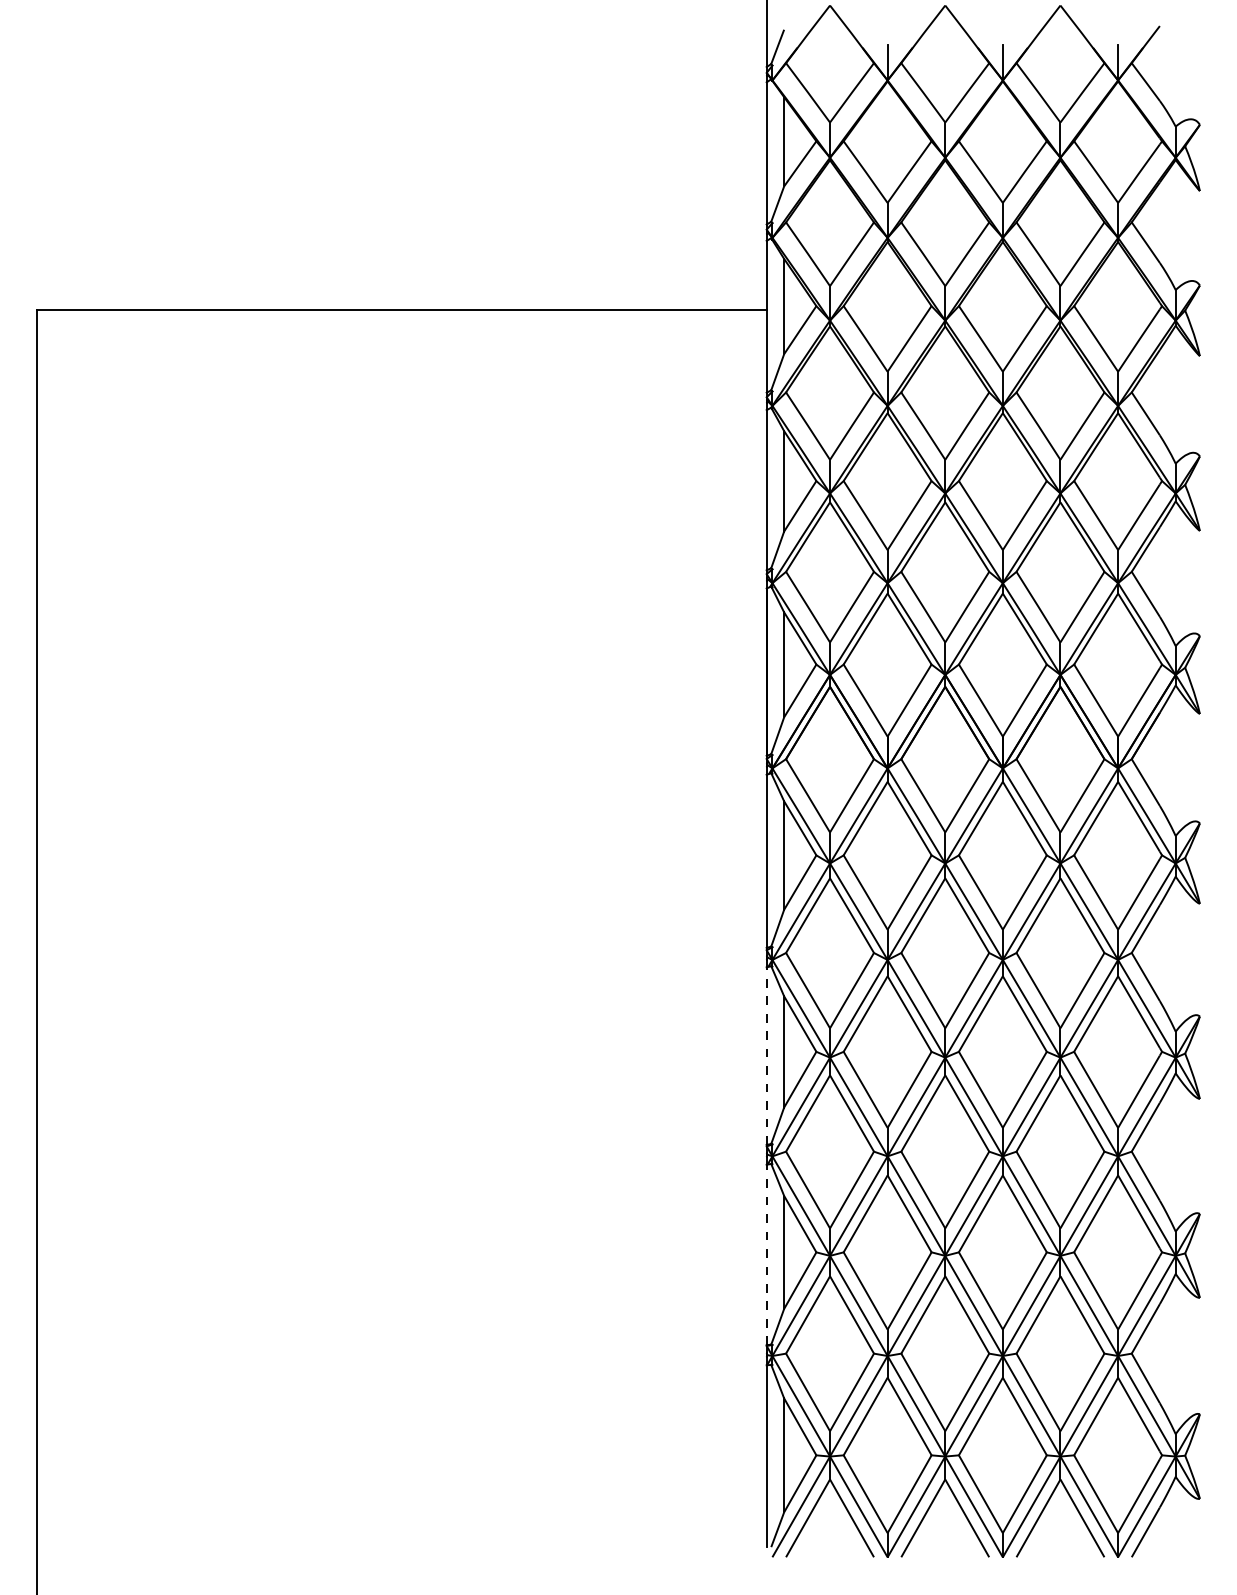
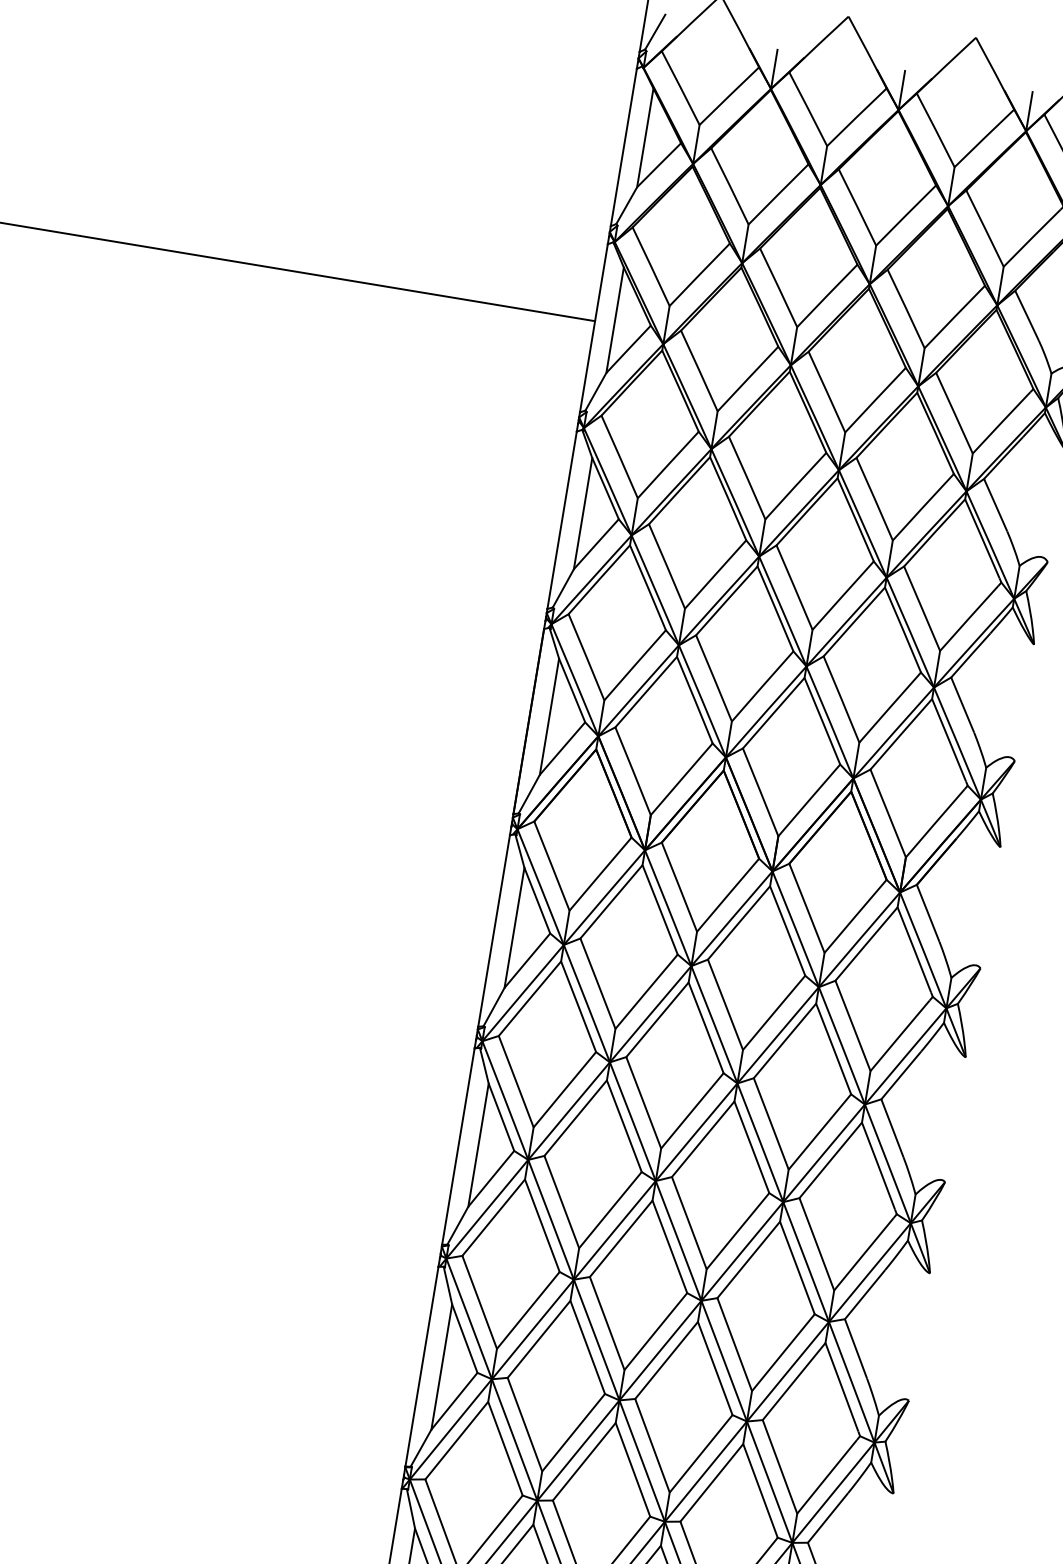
line: (766, 1056) -> (458, 1146), dashed -> solid
line: (766, 1254) -> (421, 1366), dashed -> solid

